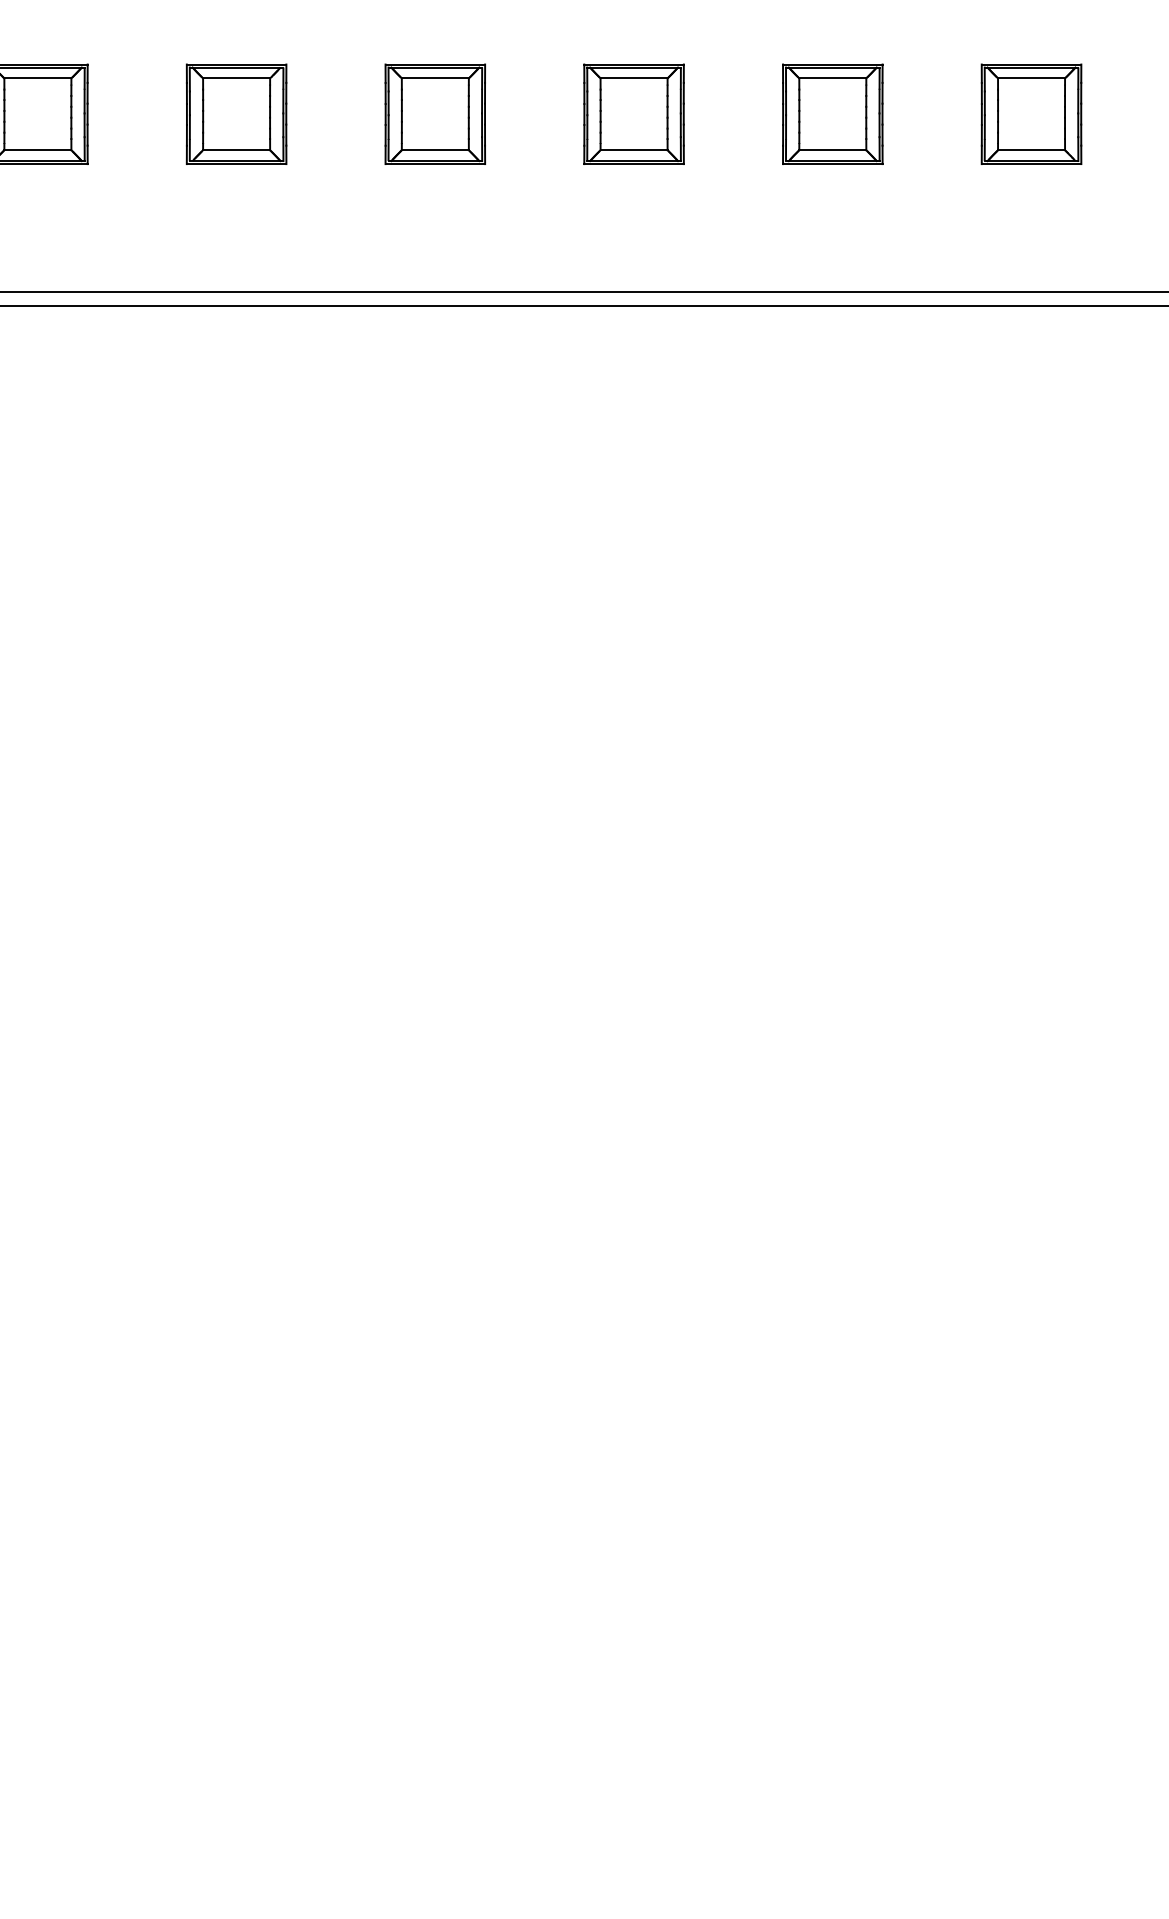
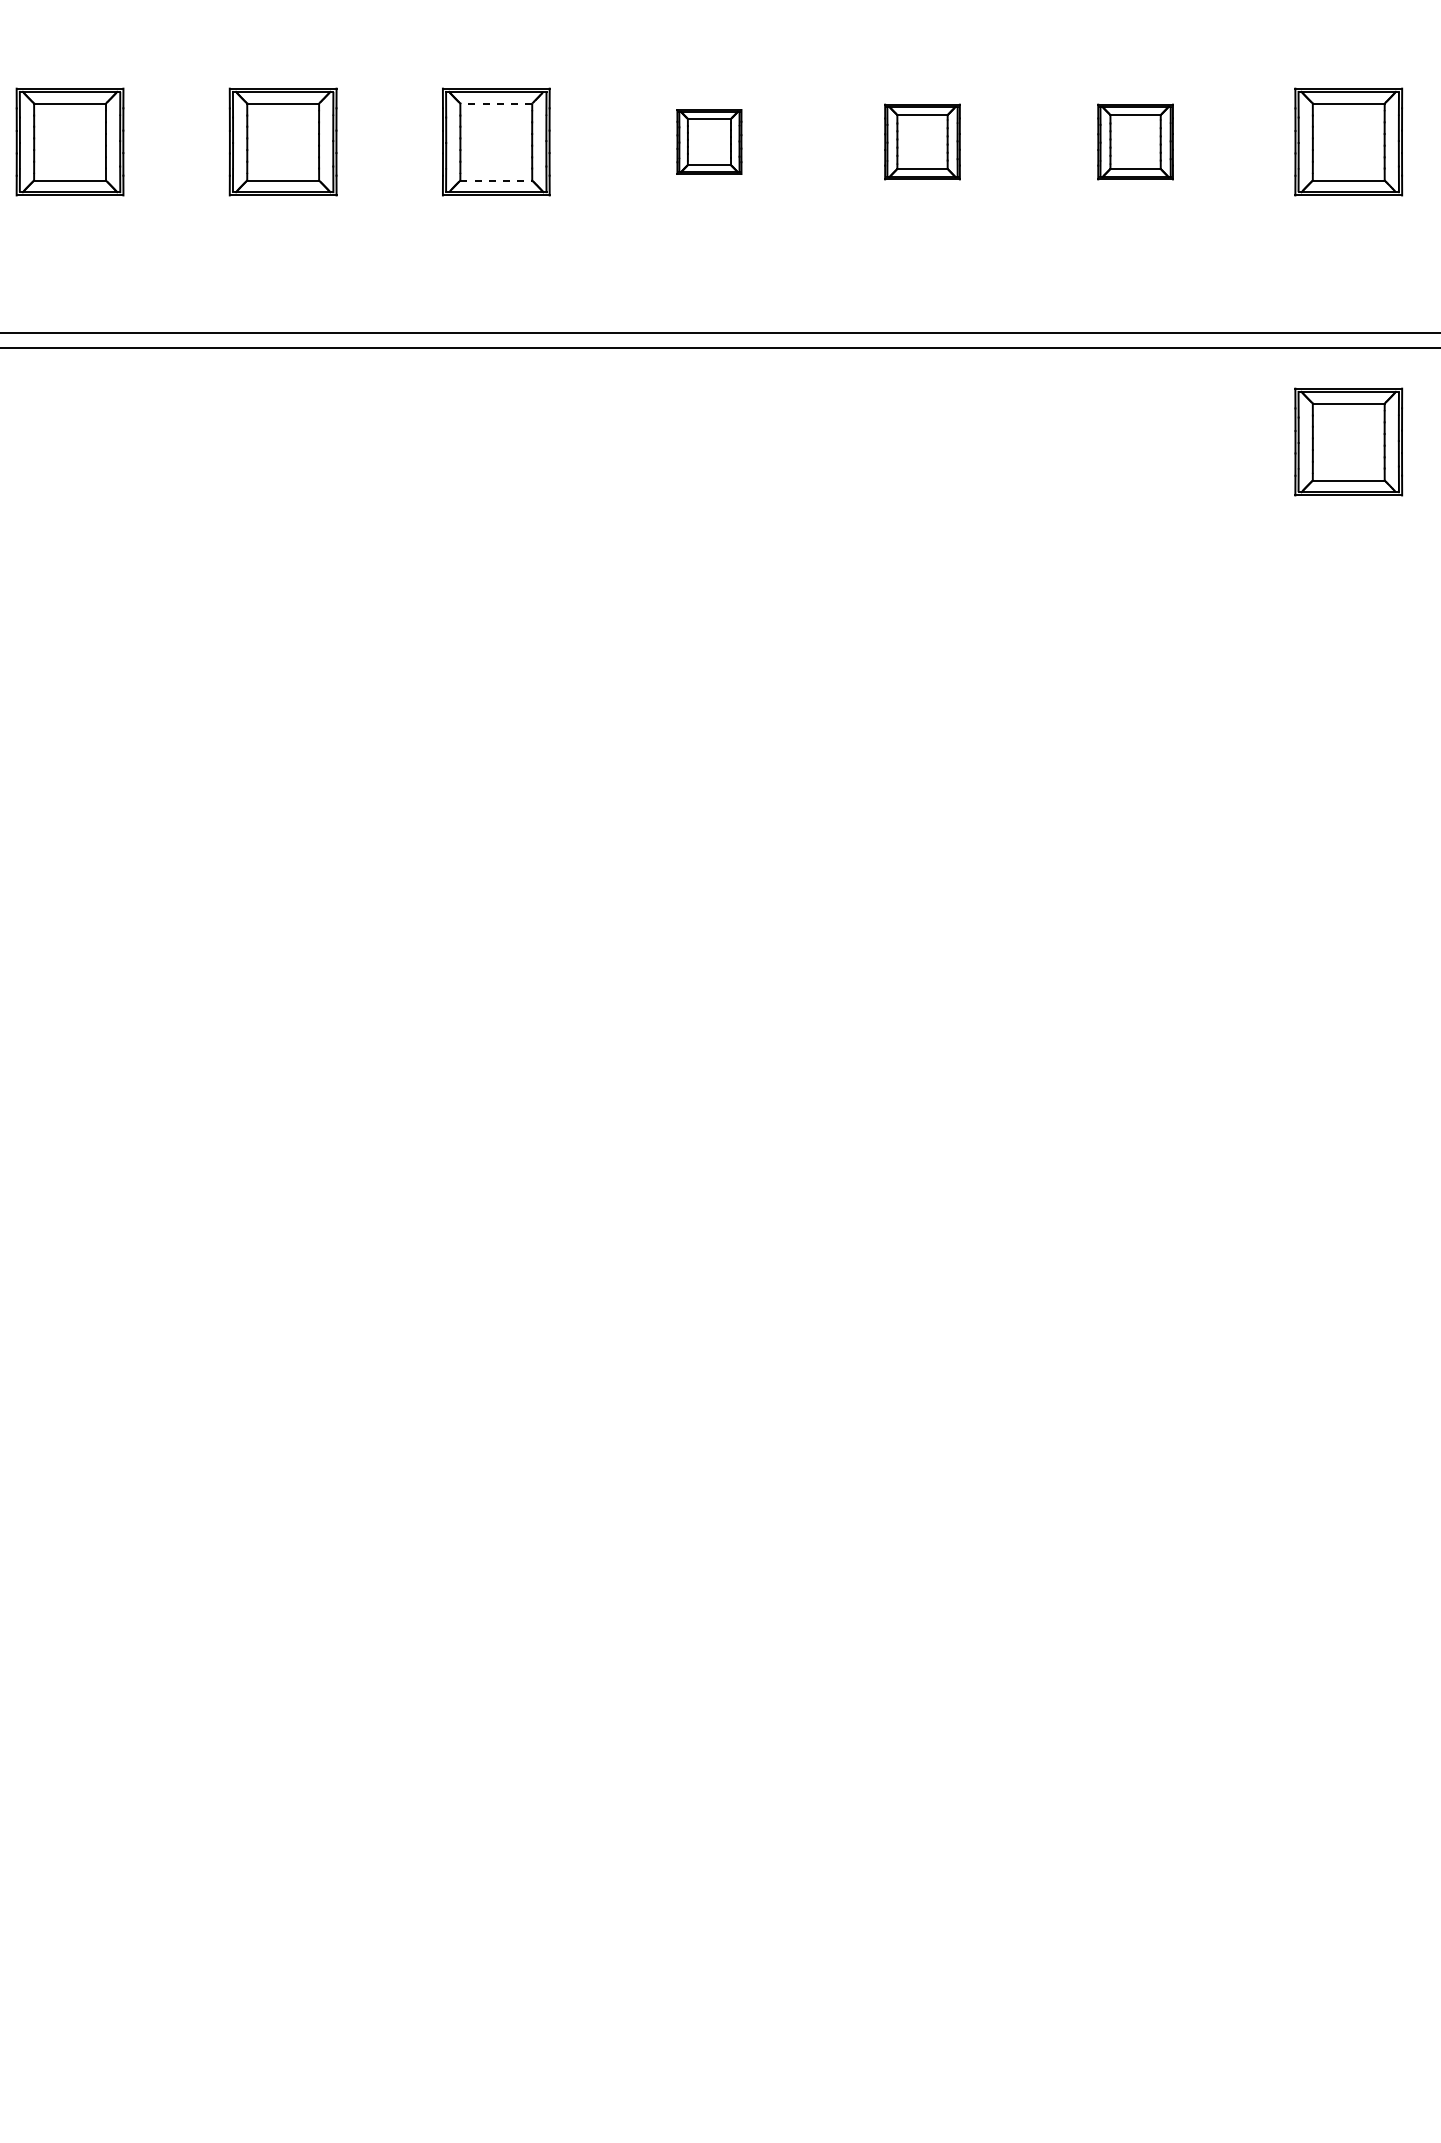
line: (236, 78) -> (496, 103), solid -> dashed
part: (435, 113) -> (709, 141), size x0.6
part: (634, 113) -> (922, 141), size x0.7
part: (832, 113) -> (1135, 141), size x0.7
line: (236, 150) -> (496, 180), solid -> dashed
part: (1031, 393) -> (1348, 441), added

